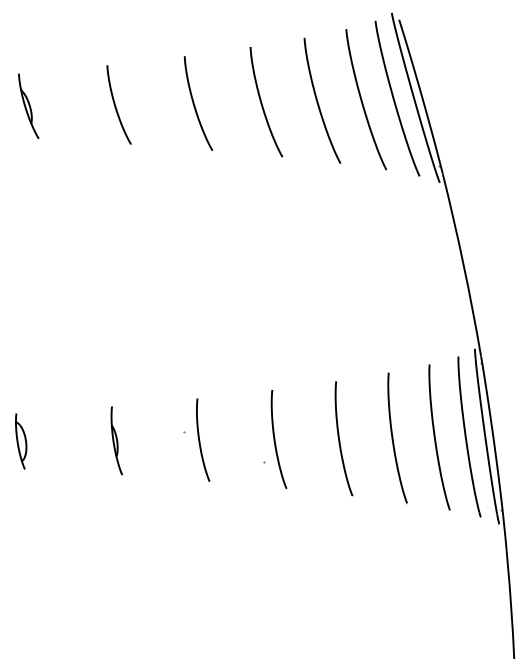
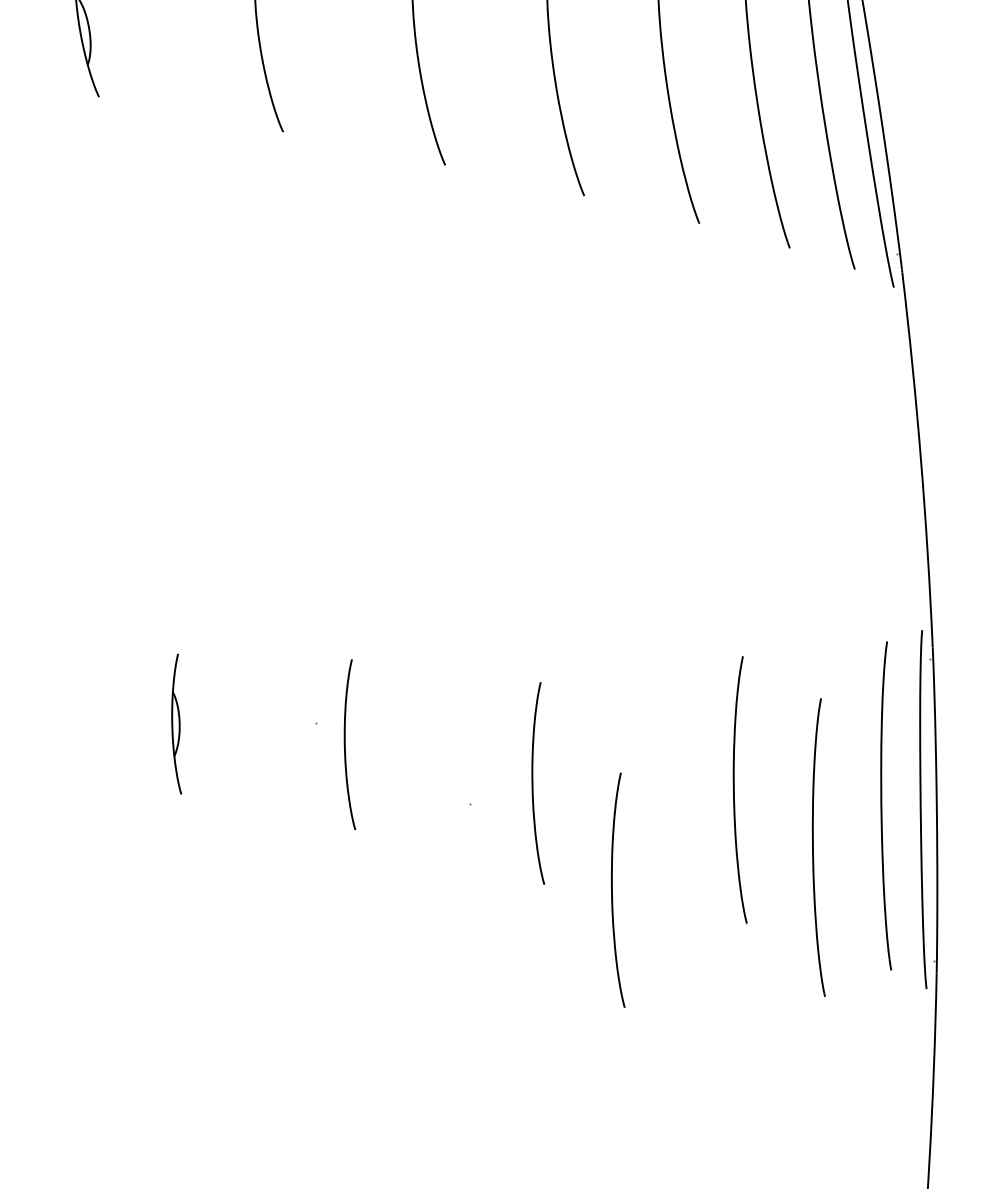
part: (439, 437) -> (822, 847), moved
curve: (275, 439) -> (534, 782), moved
curve: (340, 440) -> (614, 892), moved

